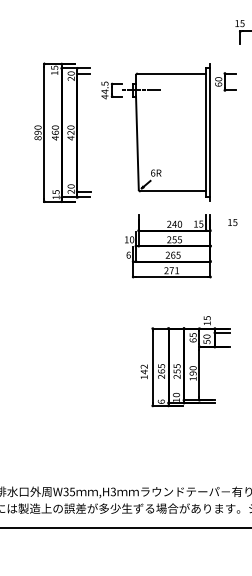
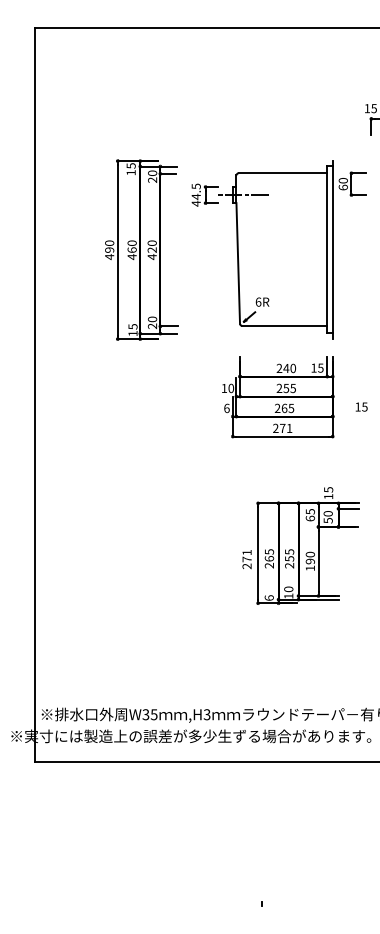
text: (37, 138) -> (109, 257), 890 -> 490
text: (232, 222) -> (361, 406), moved
text: (143, 372) -> (246, 559), 142 -> 271

